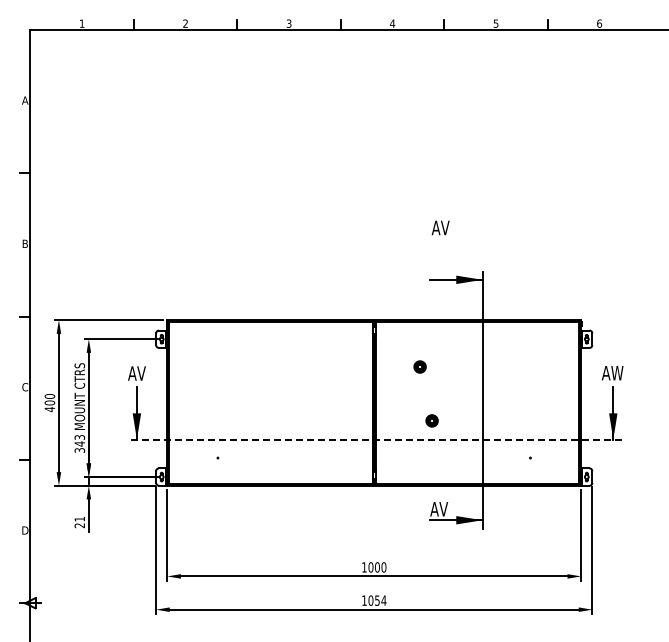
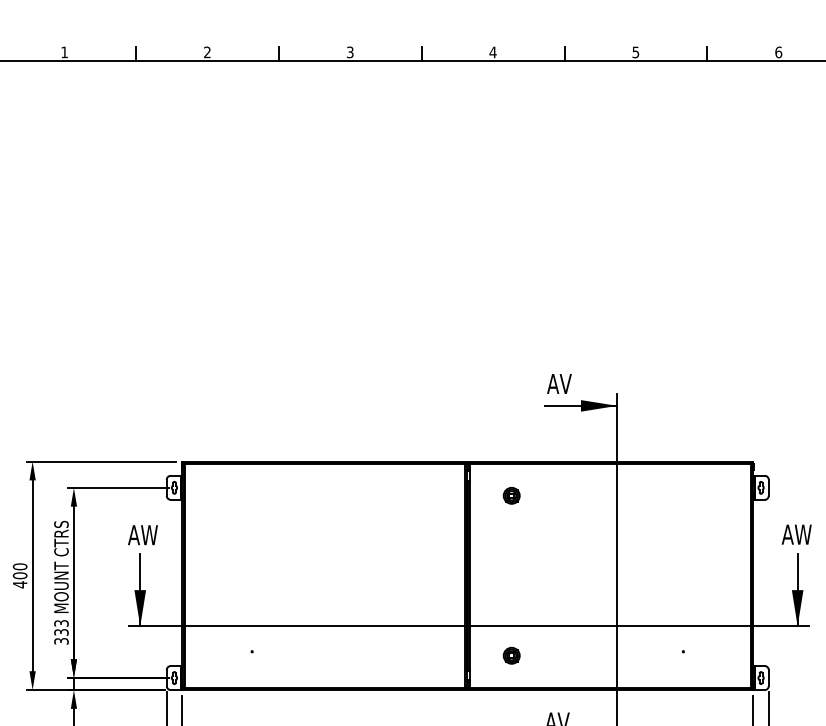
text: (440, 227) -> (559, 383), moved
part: (419, 366) -> (510, 495), moved
text: (143, 373) -> (149, 535), AV -> AW
part: (431, 420) -> (510, 655), moved
line: (374, 439) -> (468, 626), dashed -> solid
text: (79, 443) -> (61, 631), 343 -> 333

